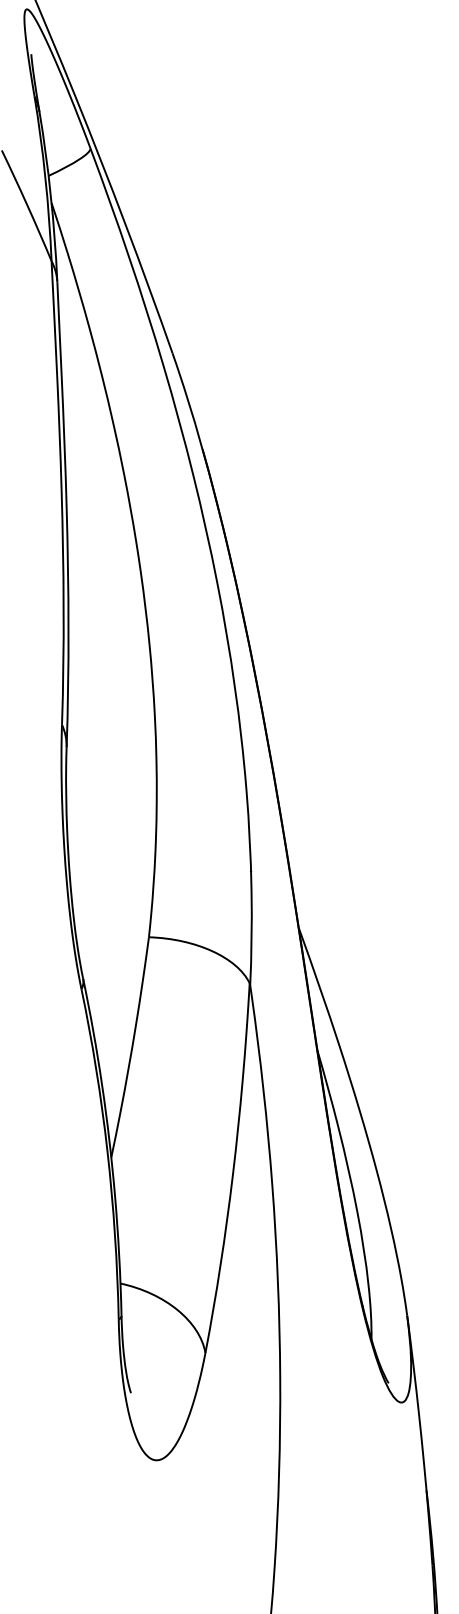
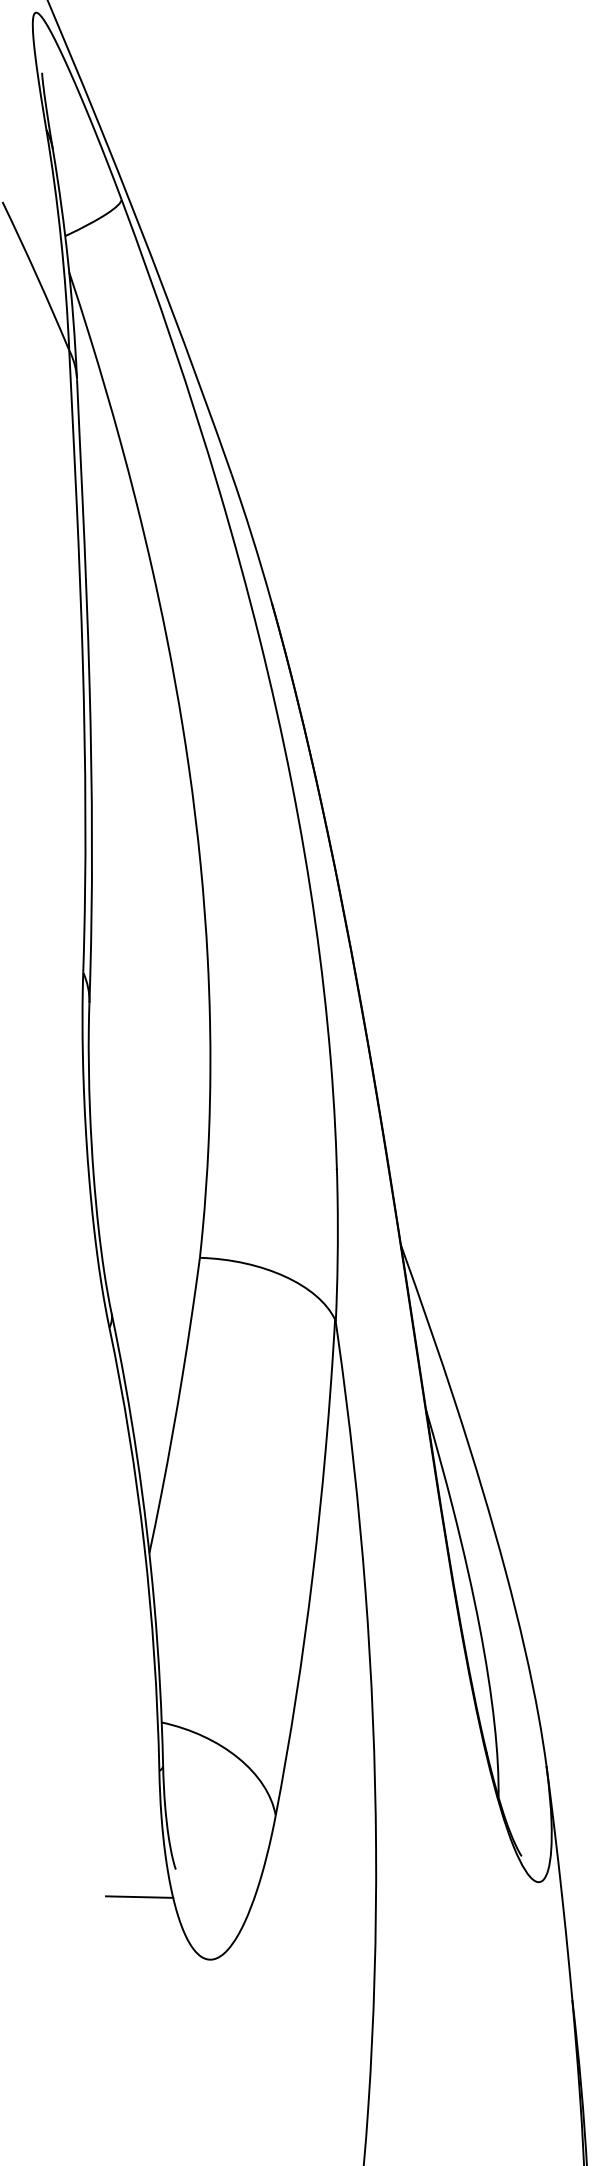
line: (103, 1413) -> (138, 1896), added

